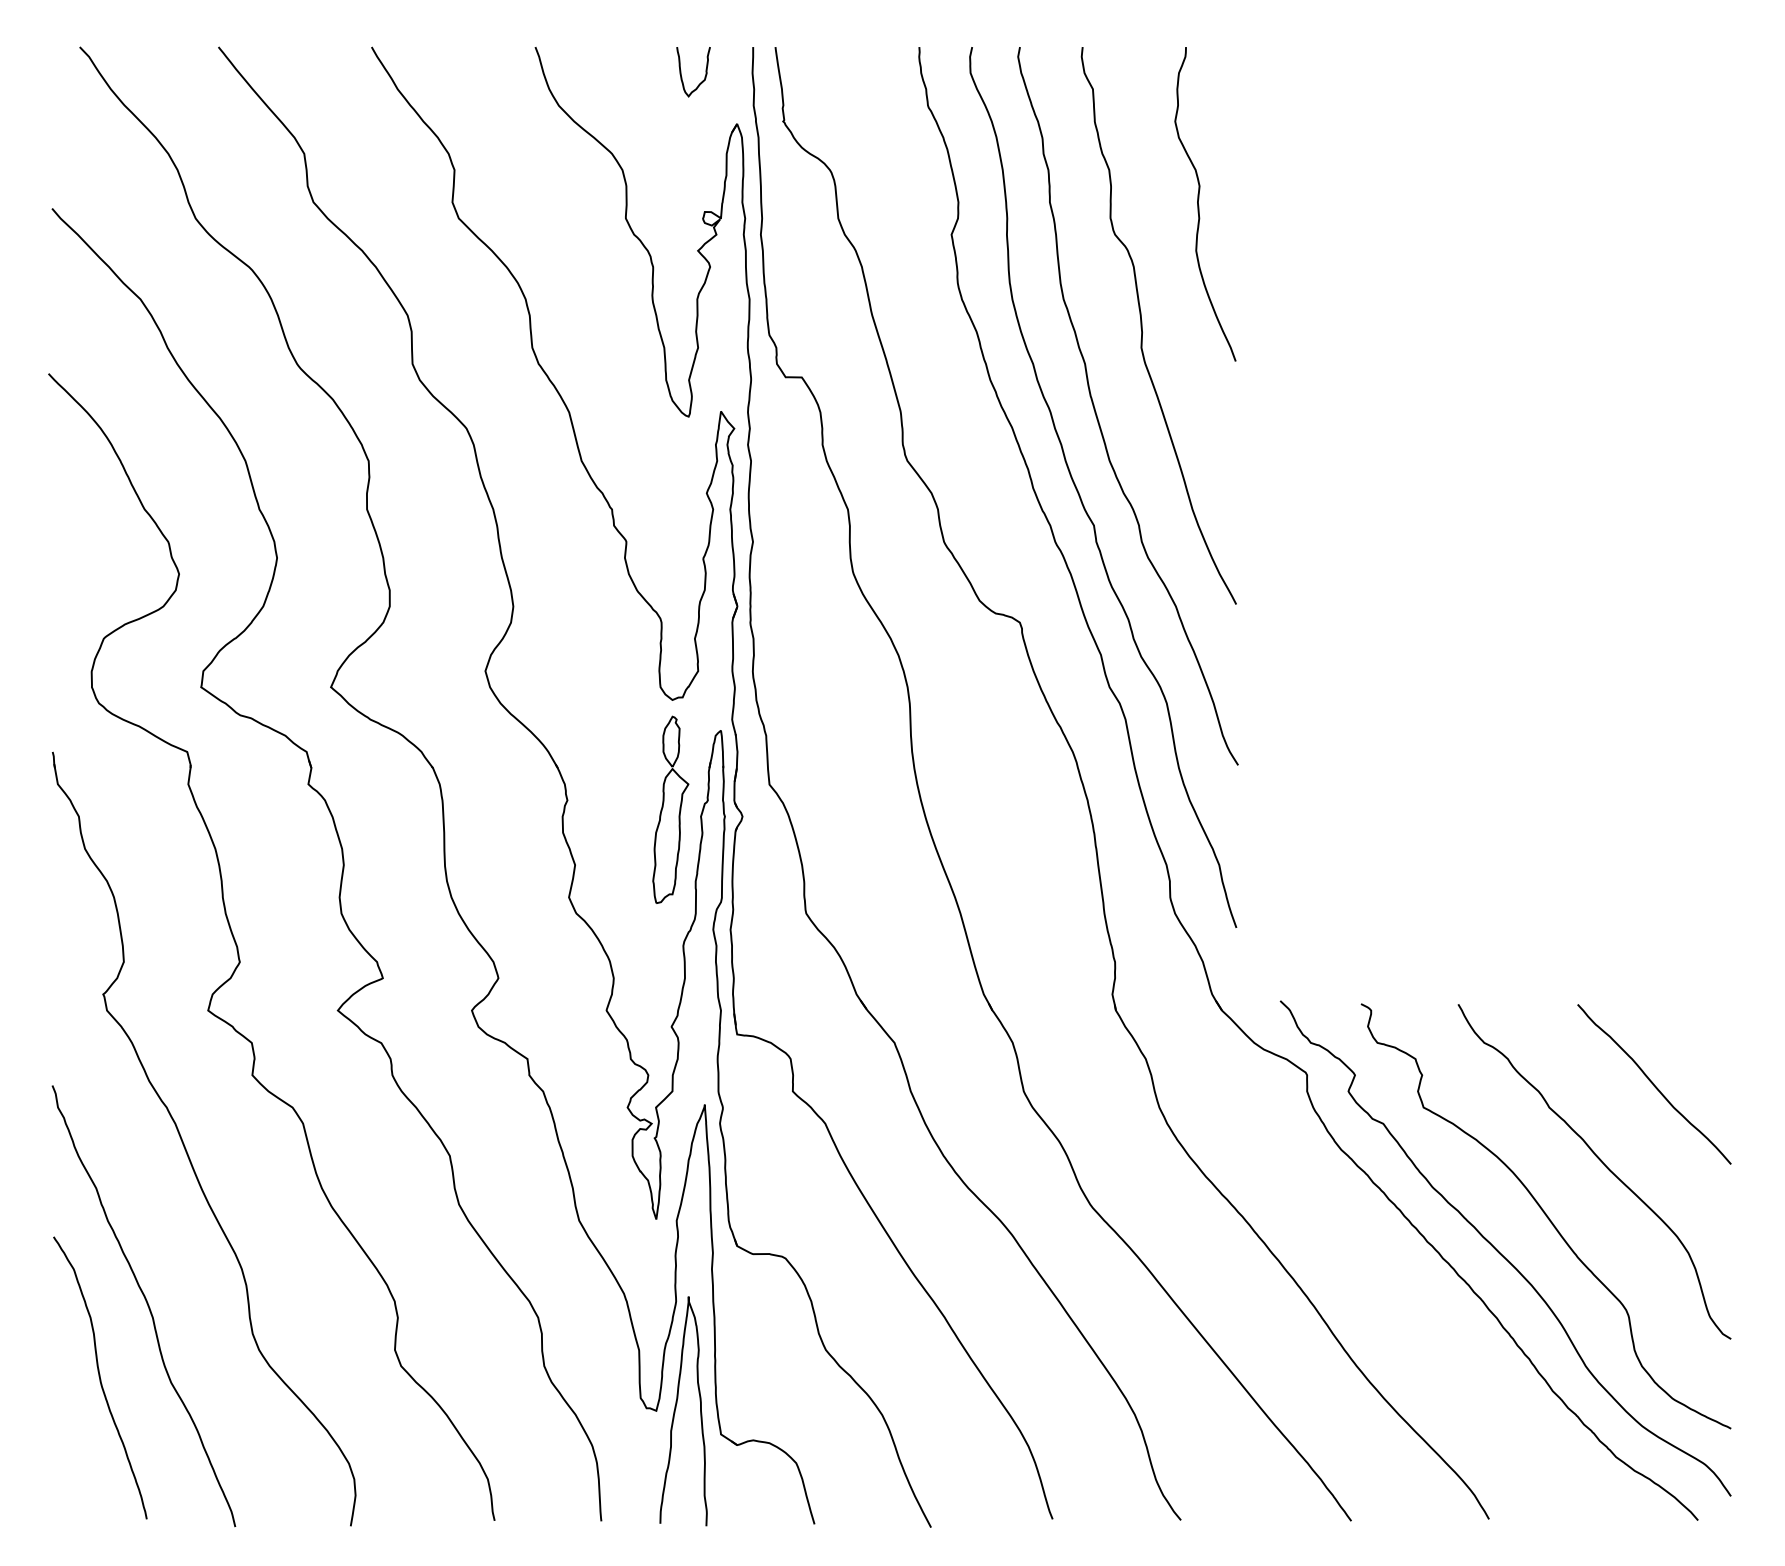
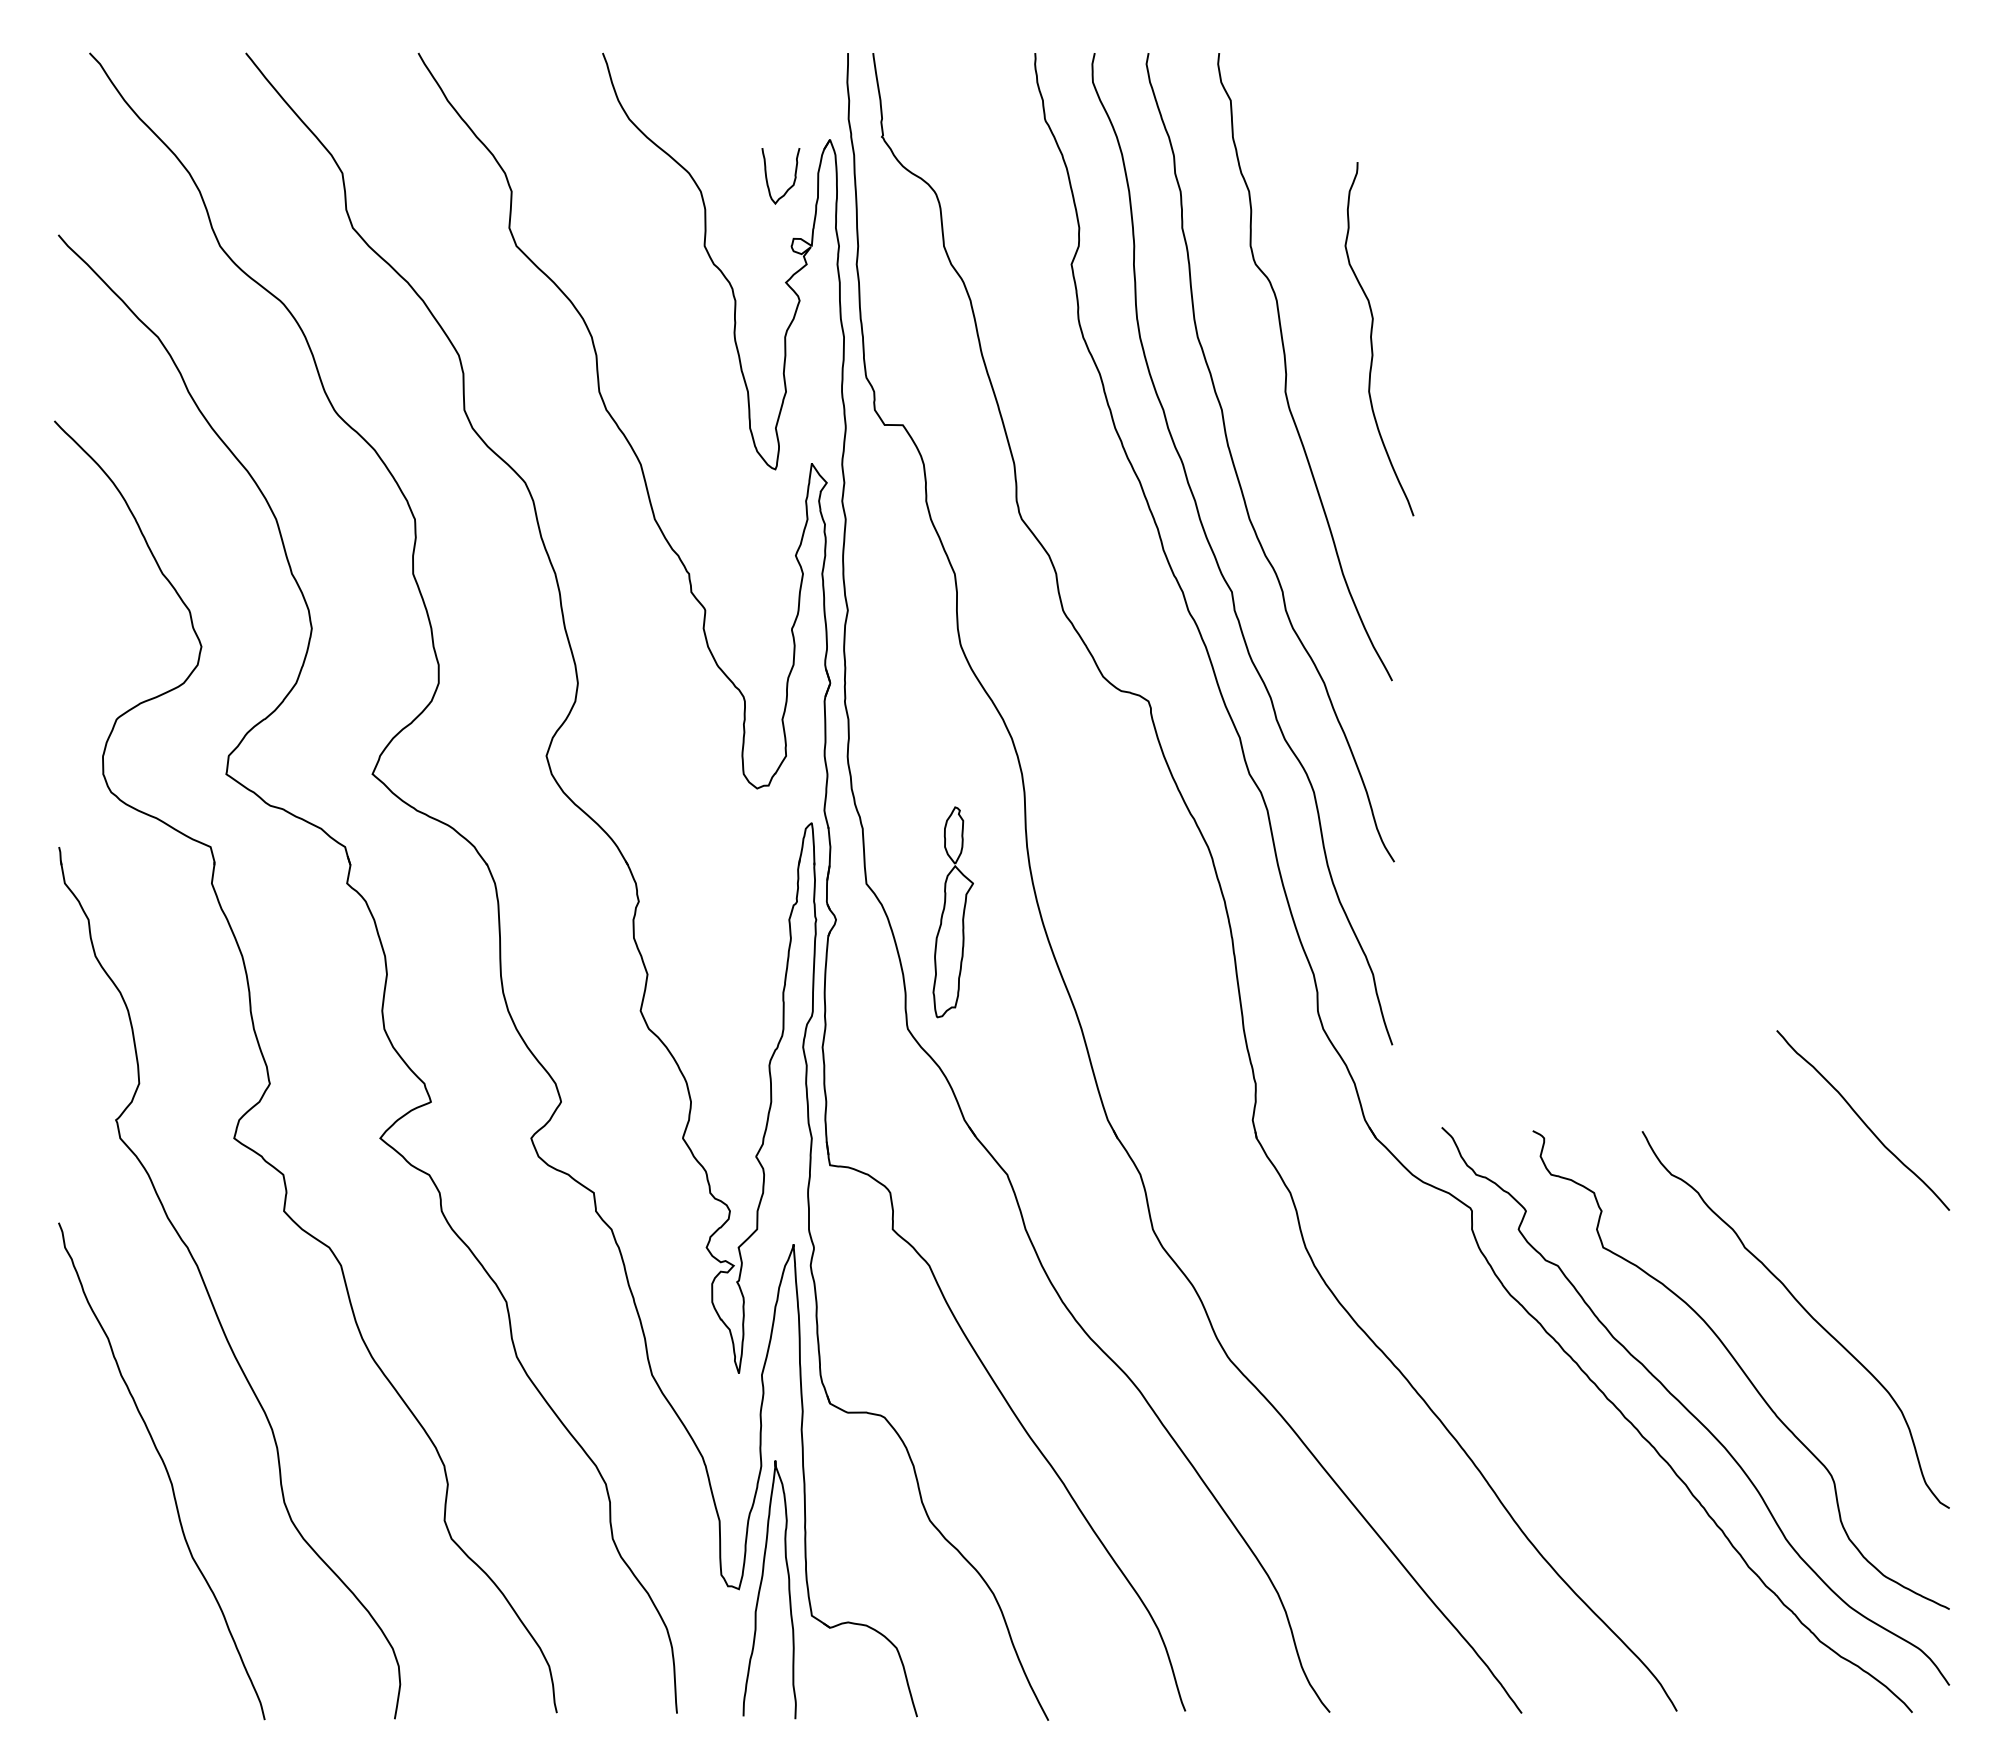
curve: (681, 73) -> (767, 177), moved
curve: (1199, 204) -> (1372, 339), moved
part: (670, 810) -> (952, 912), moved
curve: (1653, 1084) -> (1862, 1120), moved
curve: (100, 1378) -> (112, 1552), removed

